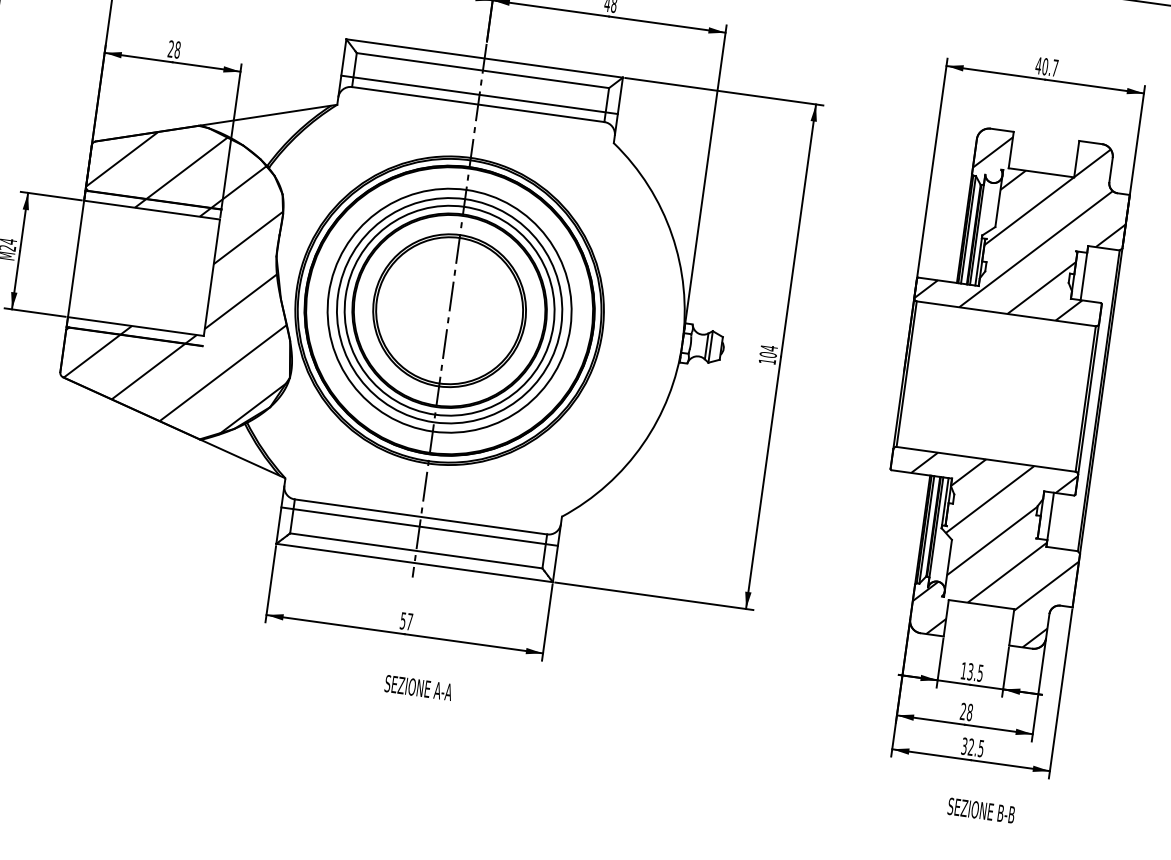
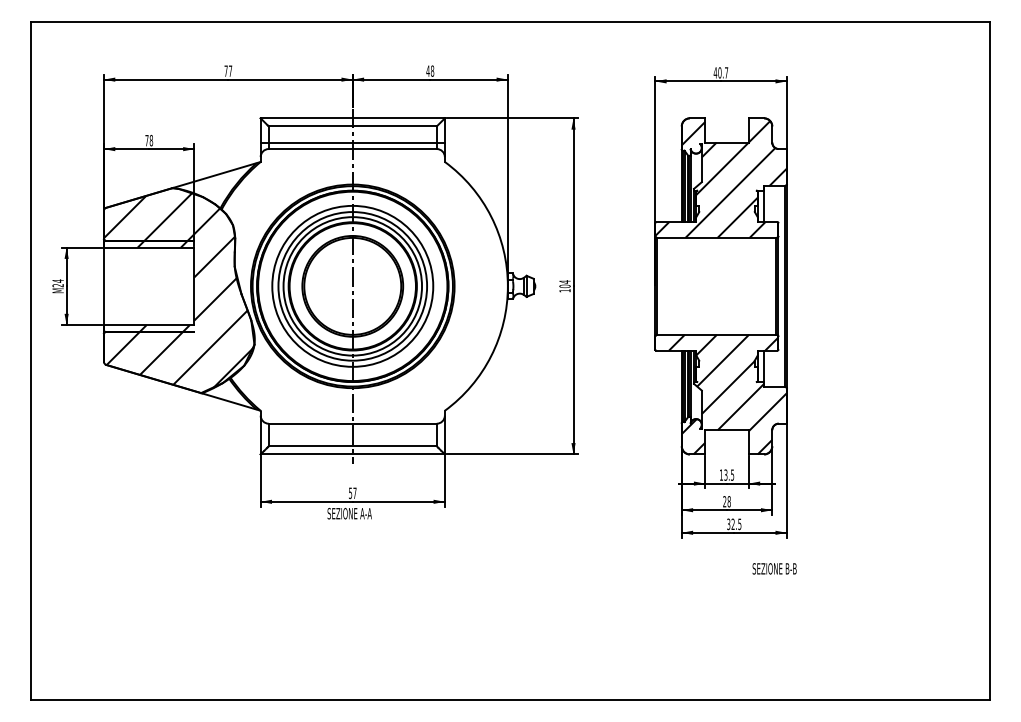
text: (170, 48) -> (146, 140), 28 -> 78
line: (419, 527) -> (352, 430), removed
text: (418, 687) -> (349, 513), moved
text: (981, 810) -> (774, 568), moved

